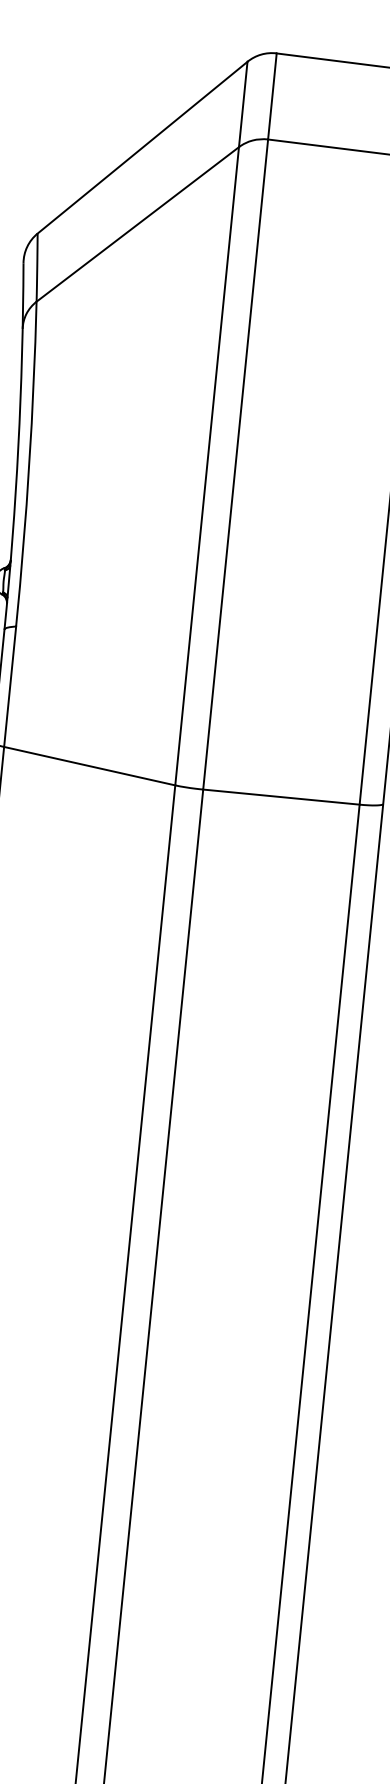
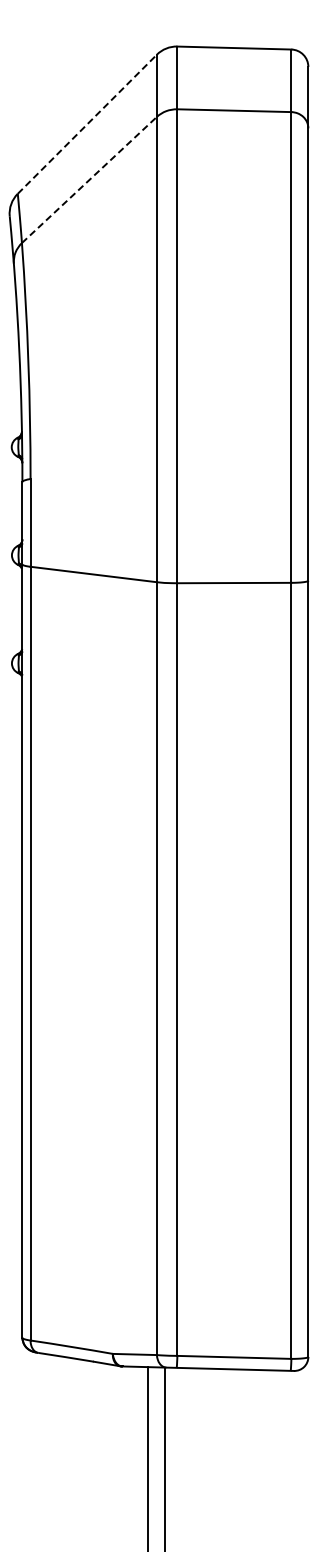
line: (142, 146) -> (87, 123), solid -> dashed
line: (137, 223) -> (89, 179), solid -> dashed

